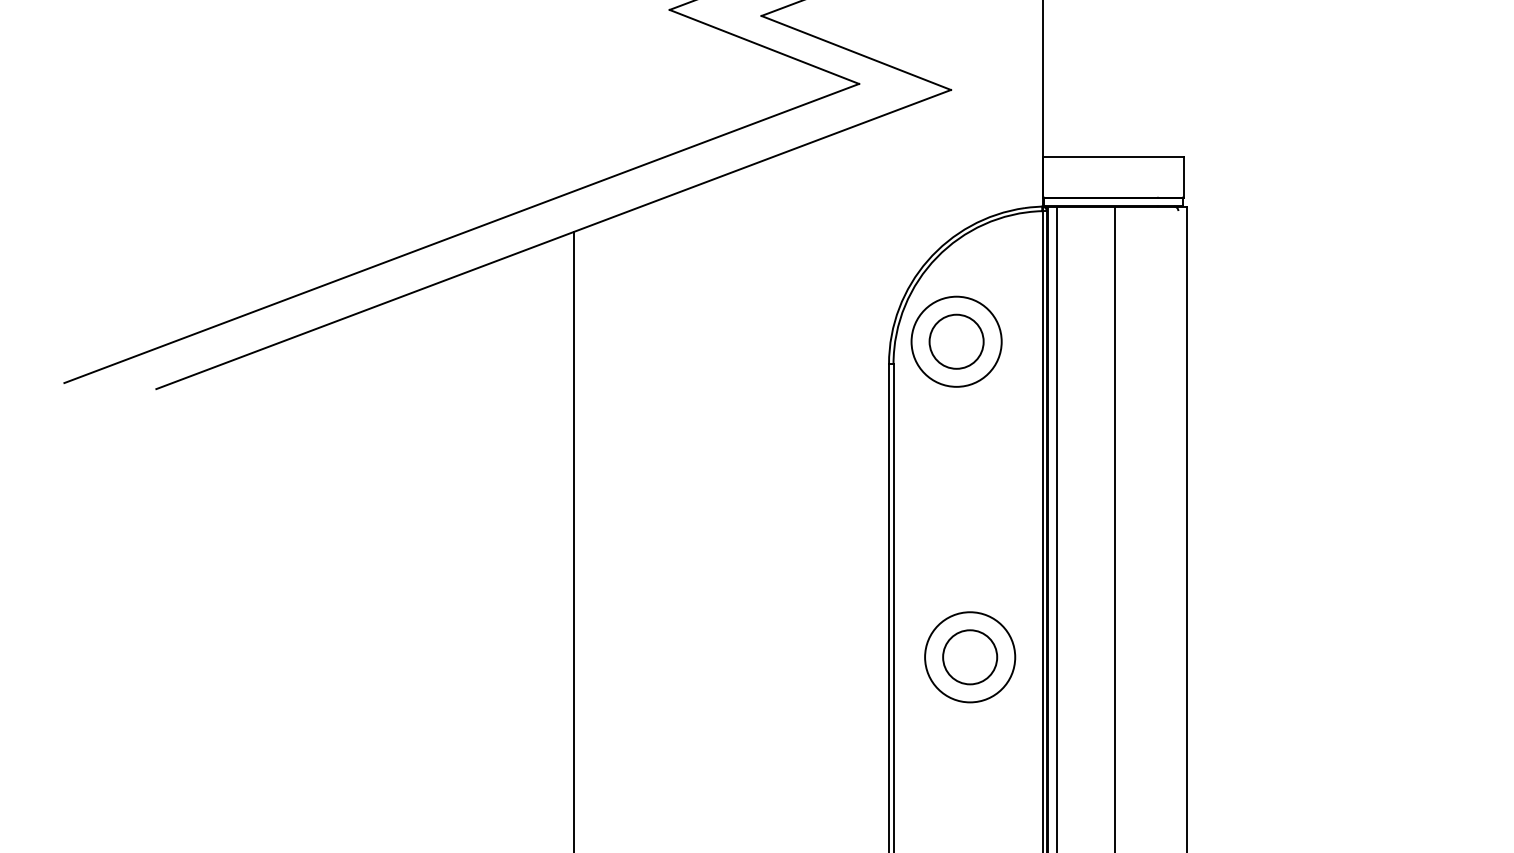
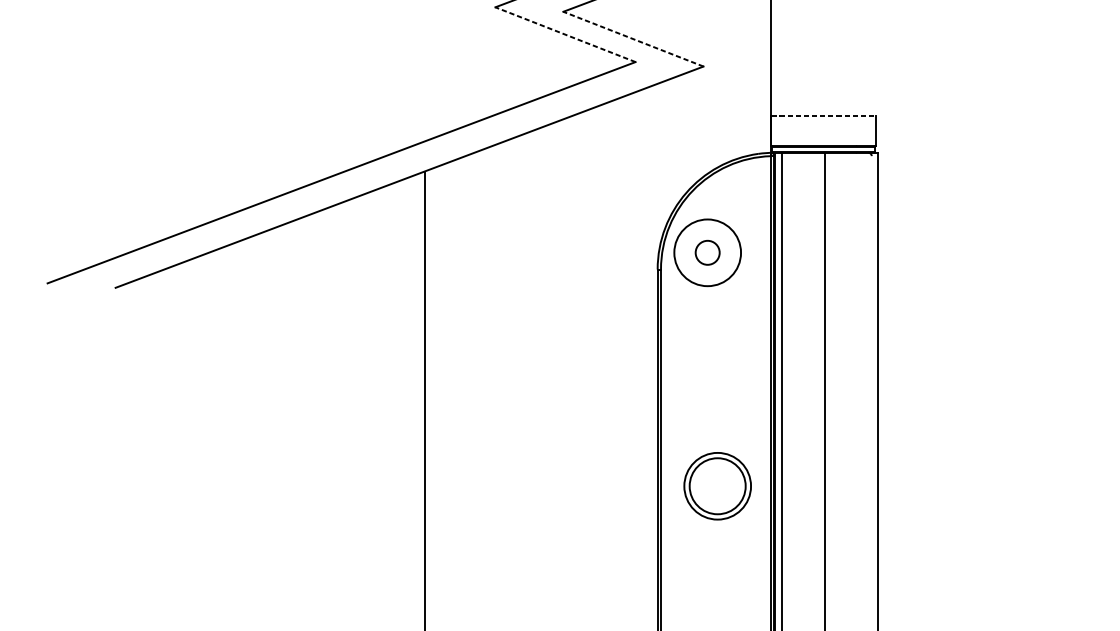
line: (764, 46) -> (565, 34), solid -> dashed
line: (856, 52) -> (633, 38), solid -> dashed
line: (1113, 156) -> (823, 115), solid -> dashed
circle: (956, 341) -> (707, 252), size x0.6
circle: (970, 657) -> (717, 486), size x1.4

